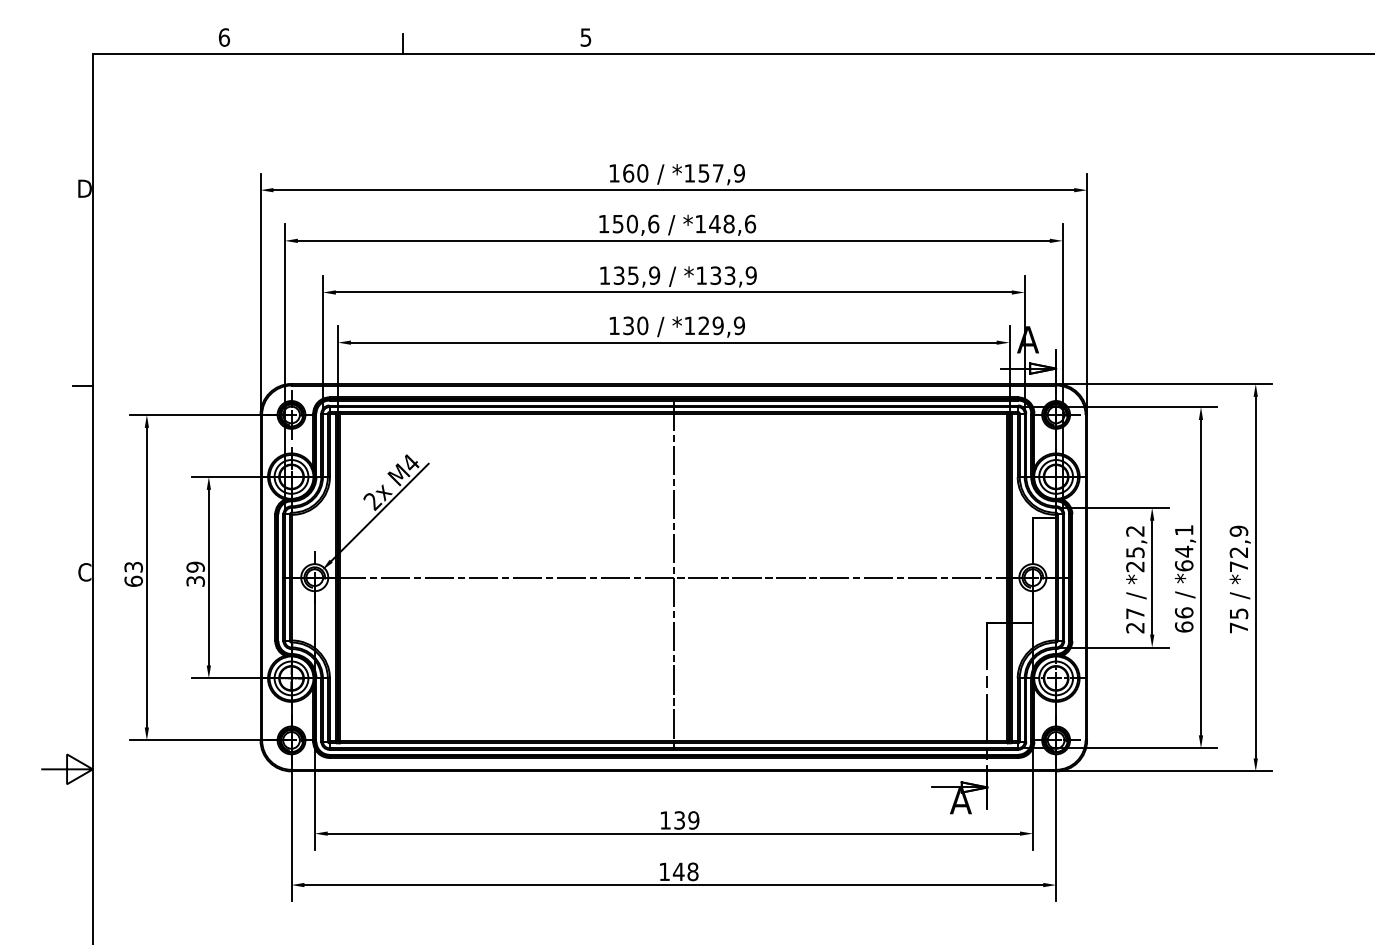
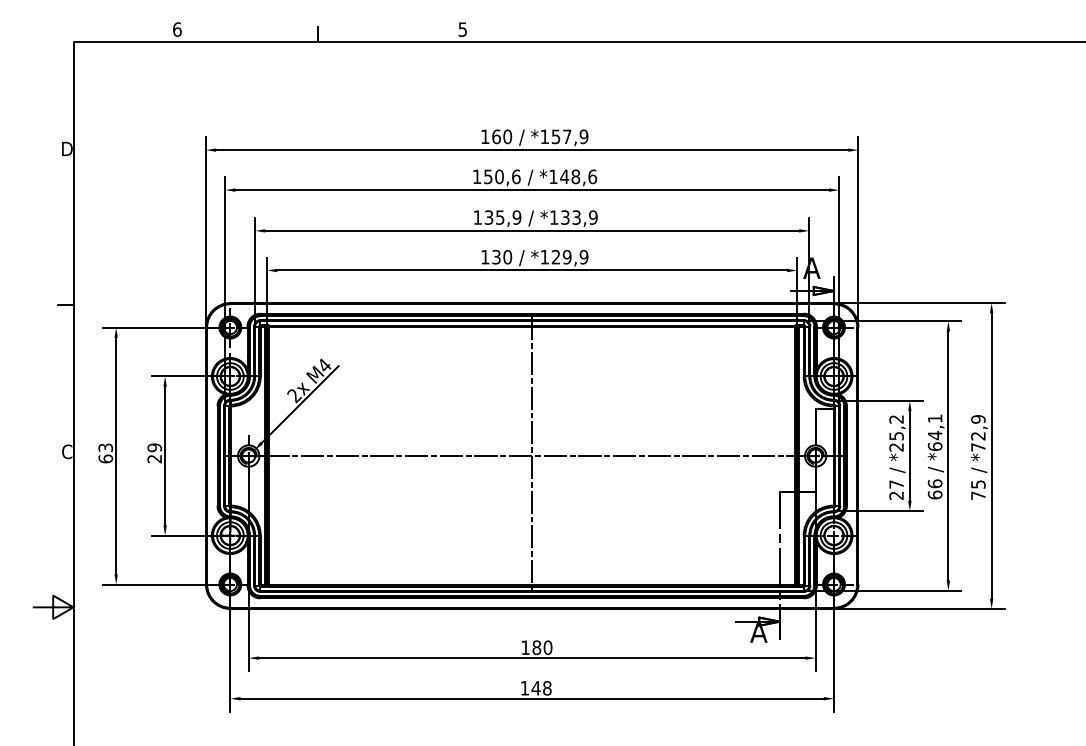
text: (195, 581) -> (154, 459), 39 -> 29
text: (686, 820) -> (542, 647), 139 -> 180

